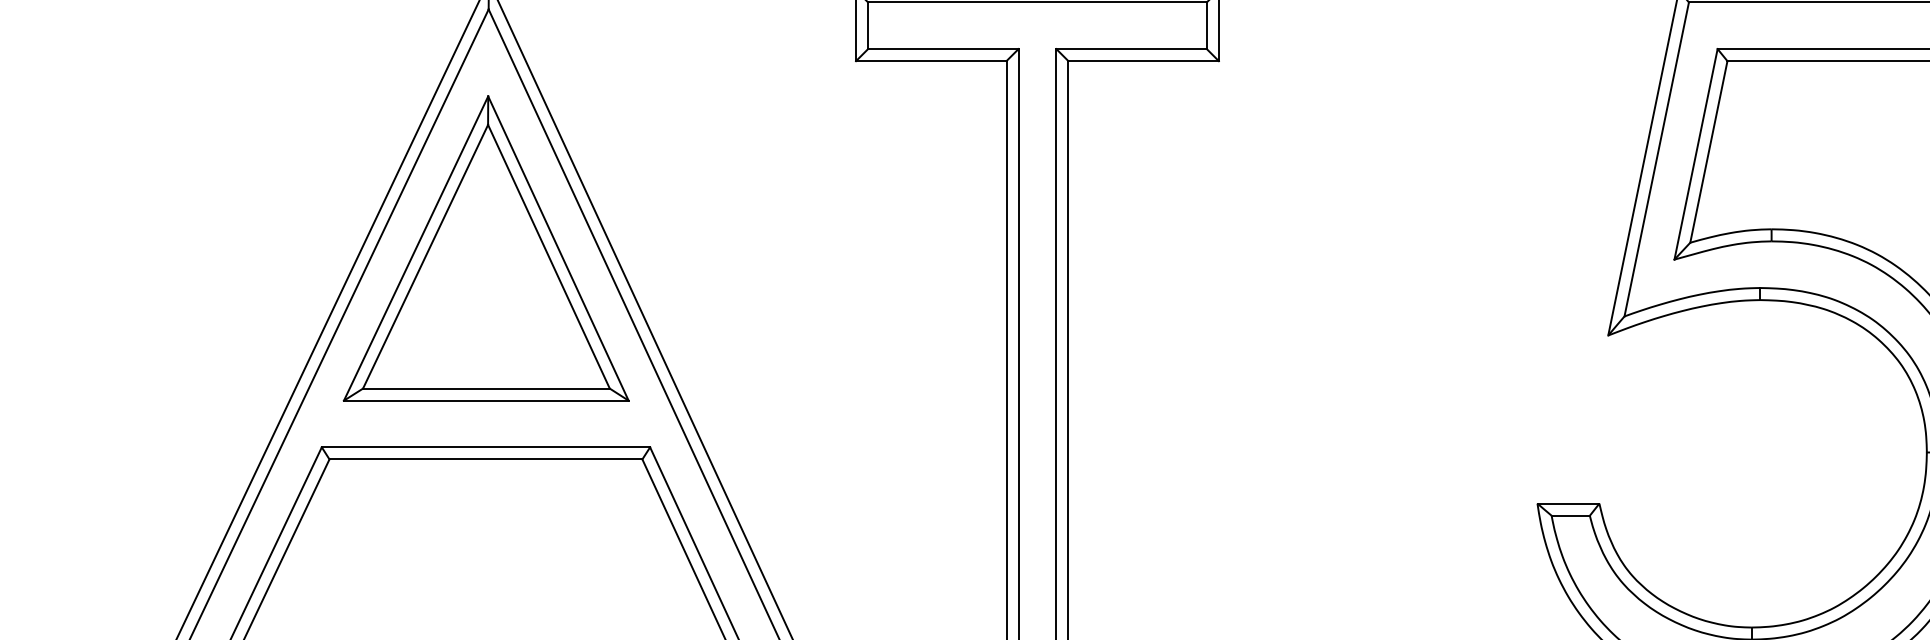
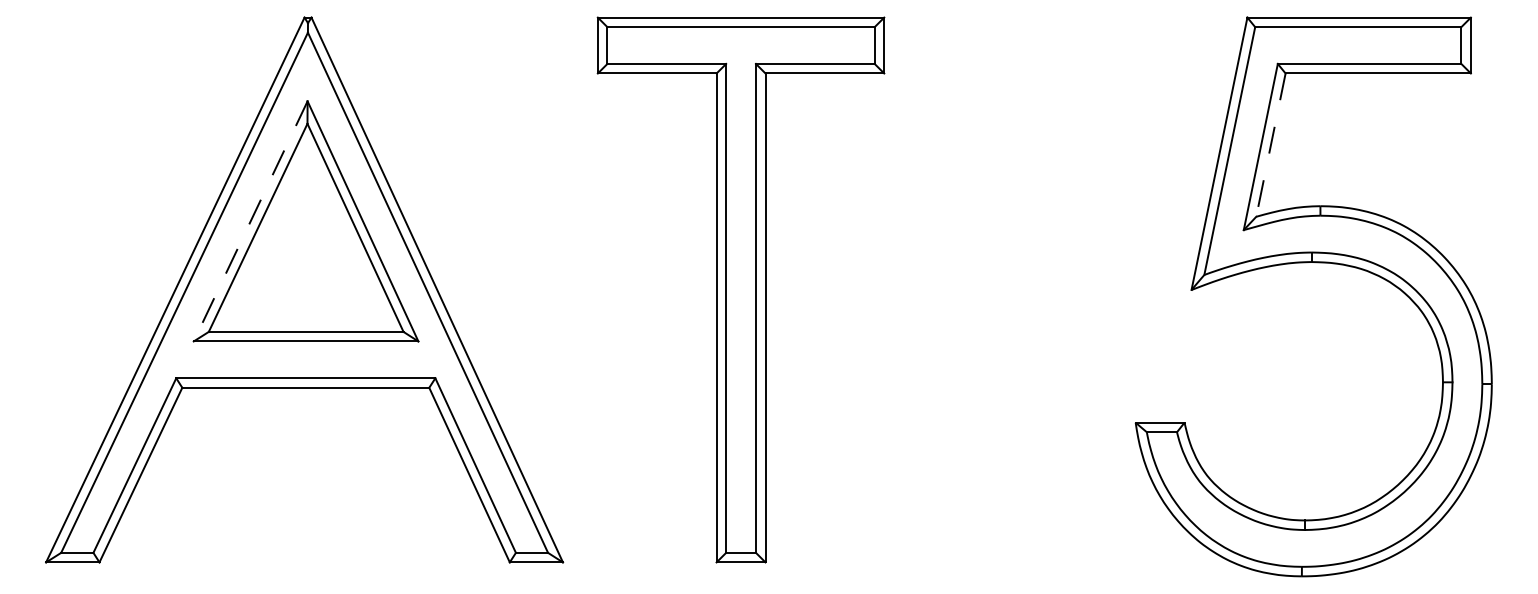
line: (1708, 152) -> (1270, 145), solid -> dashed
line: (415, 248) -> (250, 221), solid -> dashed

